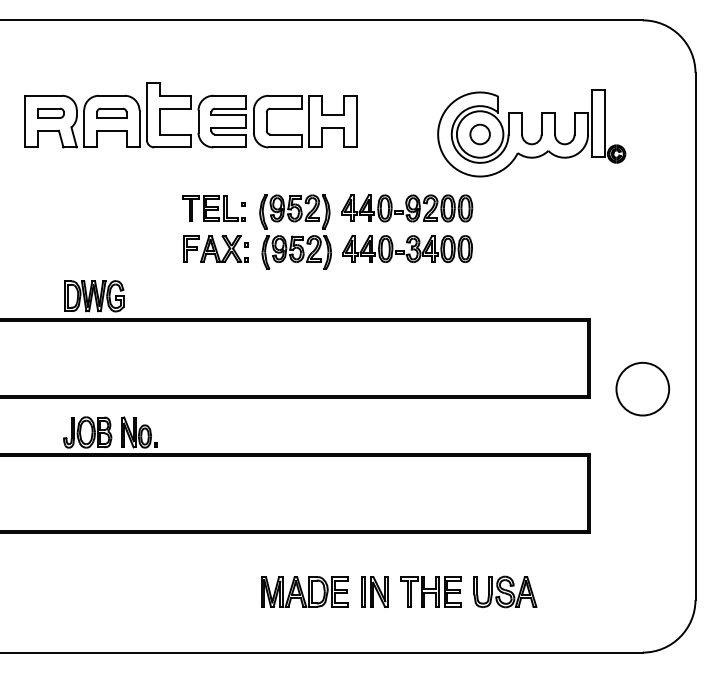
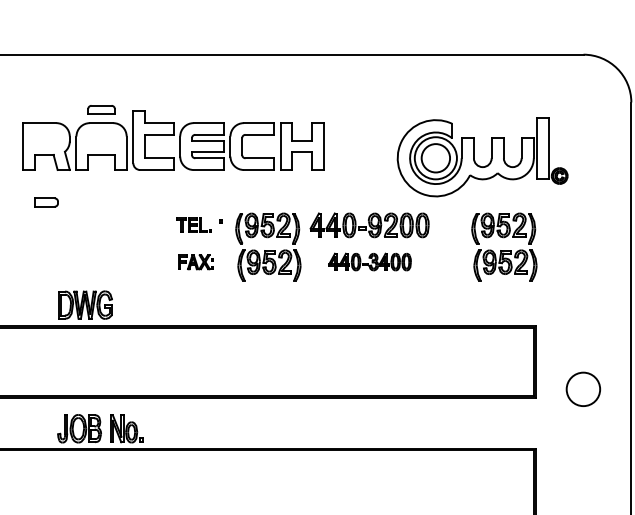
part: (50, 112) -> (45, 201), moved
part: (111, 112) -> (101, 109), moved
circle: (479, 134) -> (435, 158), size x1.6
part: (213, 208) -> (193, 225), size x0.6
part: (555, 231) -> (504, 246), added
part: (215, 248) -> (195, 261), size x0.6
part: (407, 248) -> (369, 261), size x0.7
circle: (642, 388) -> (583, 388), size x0.7

